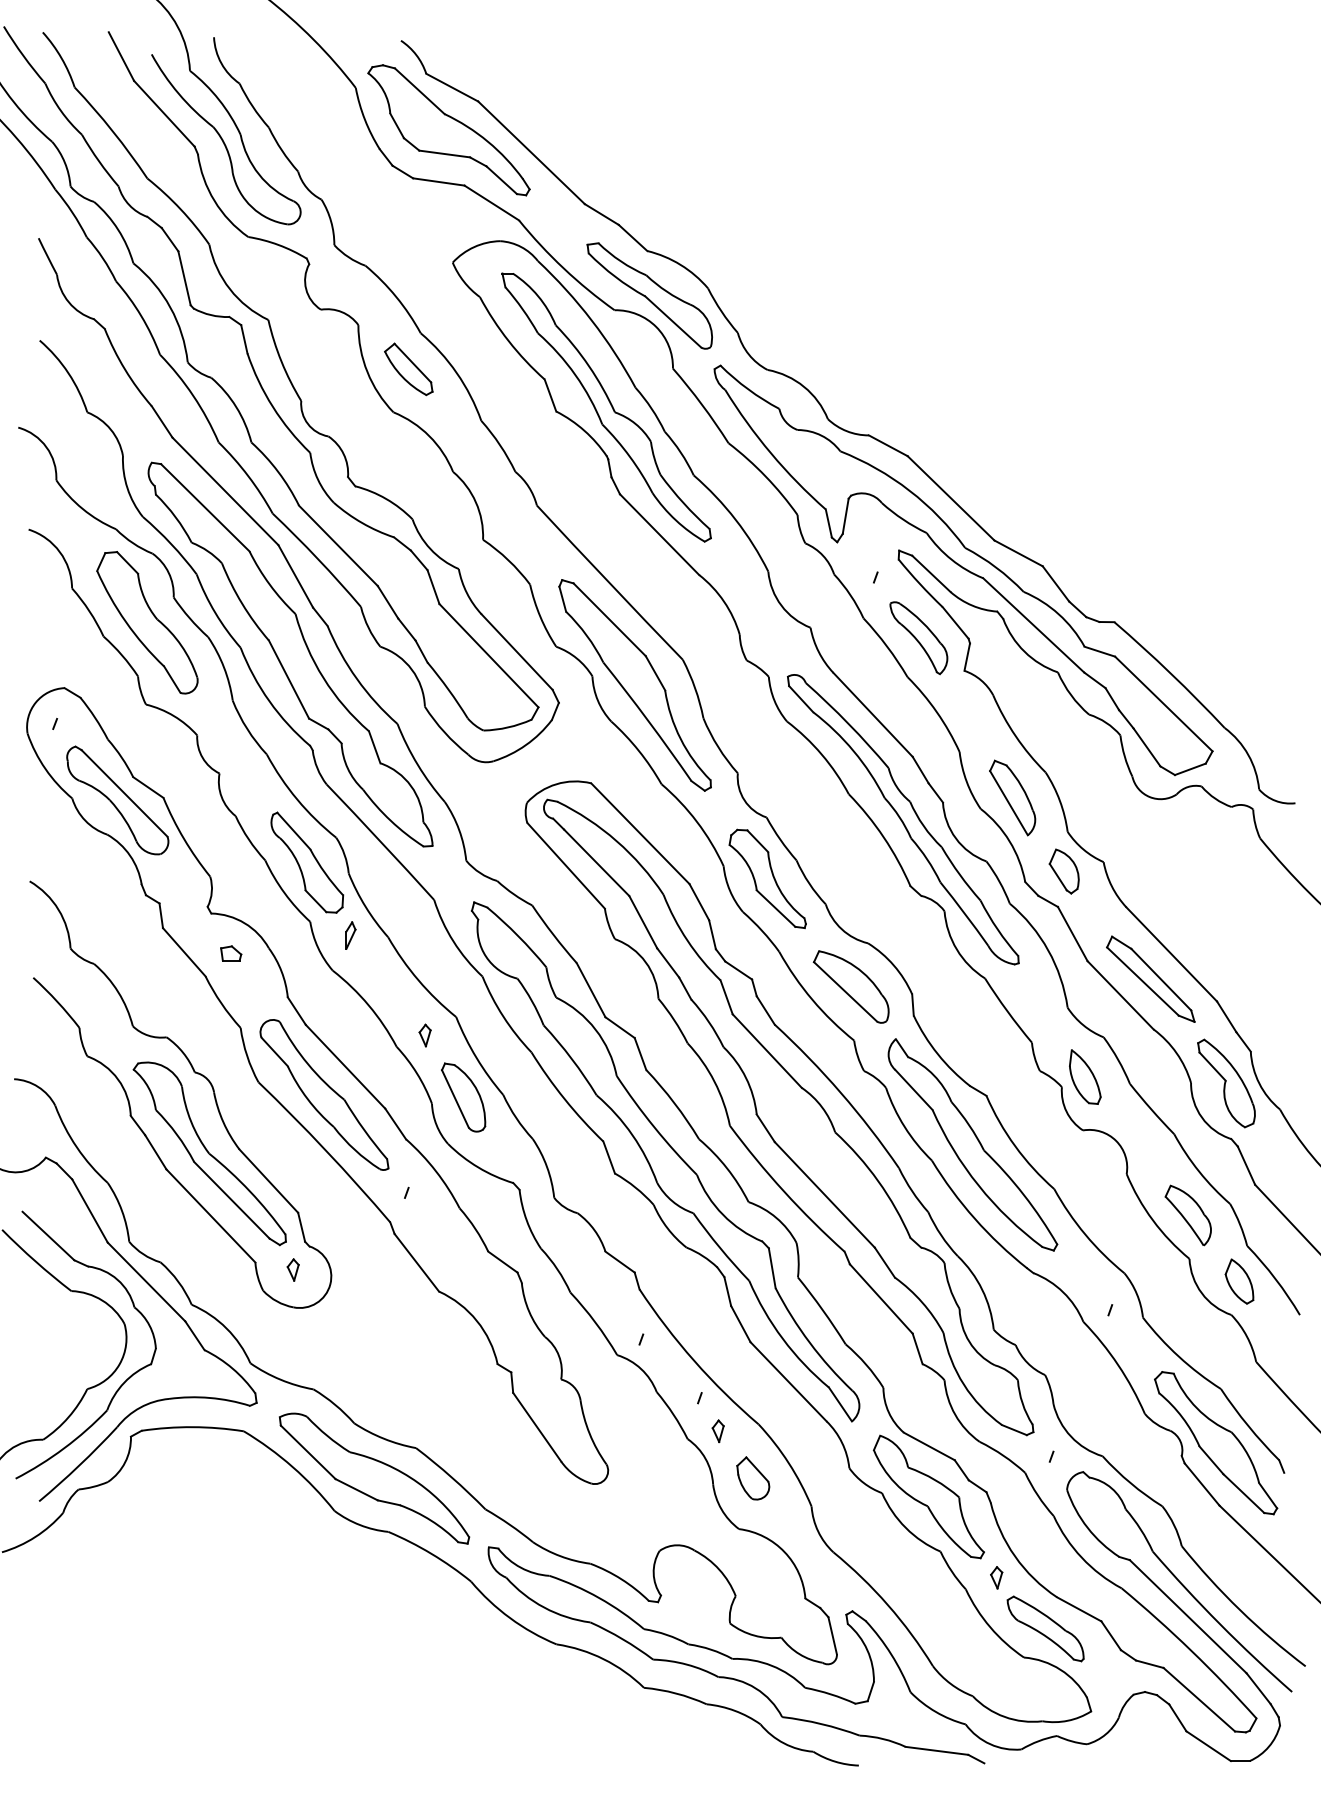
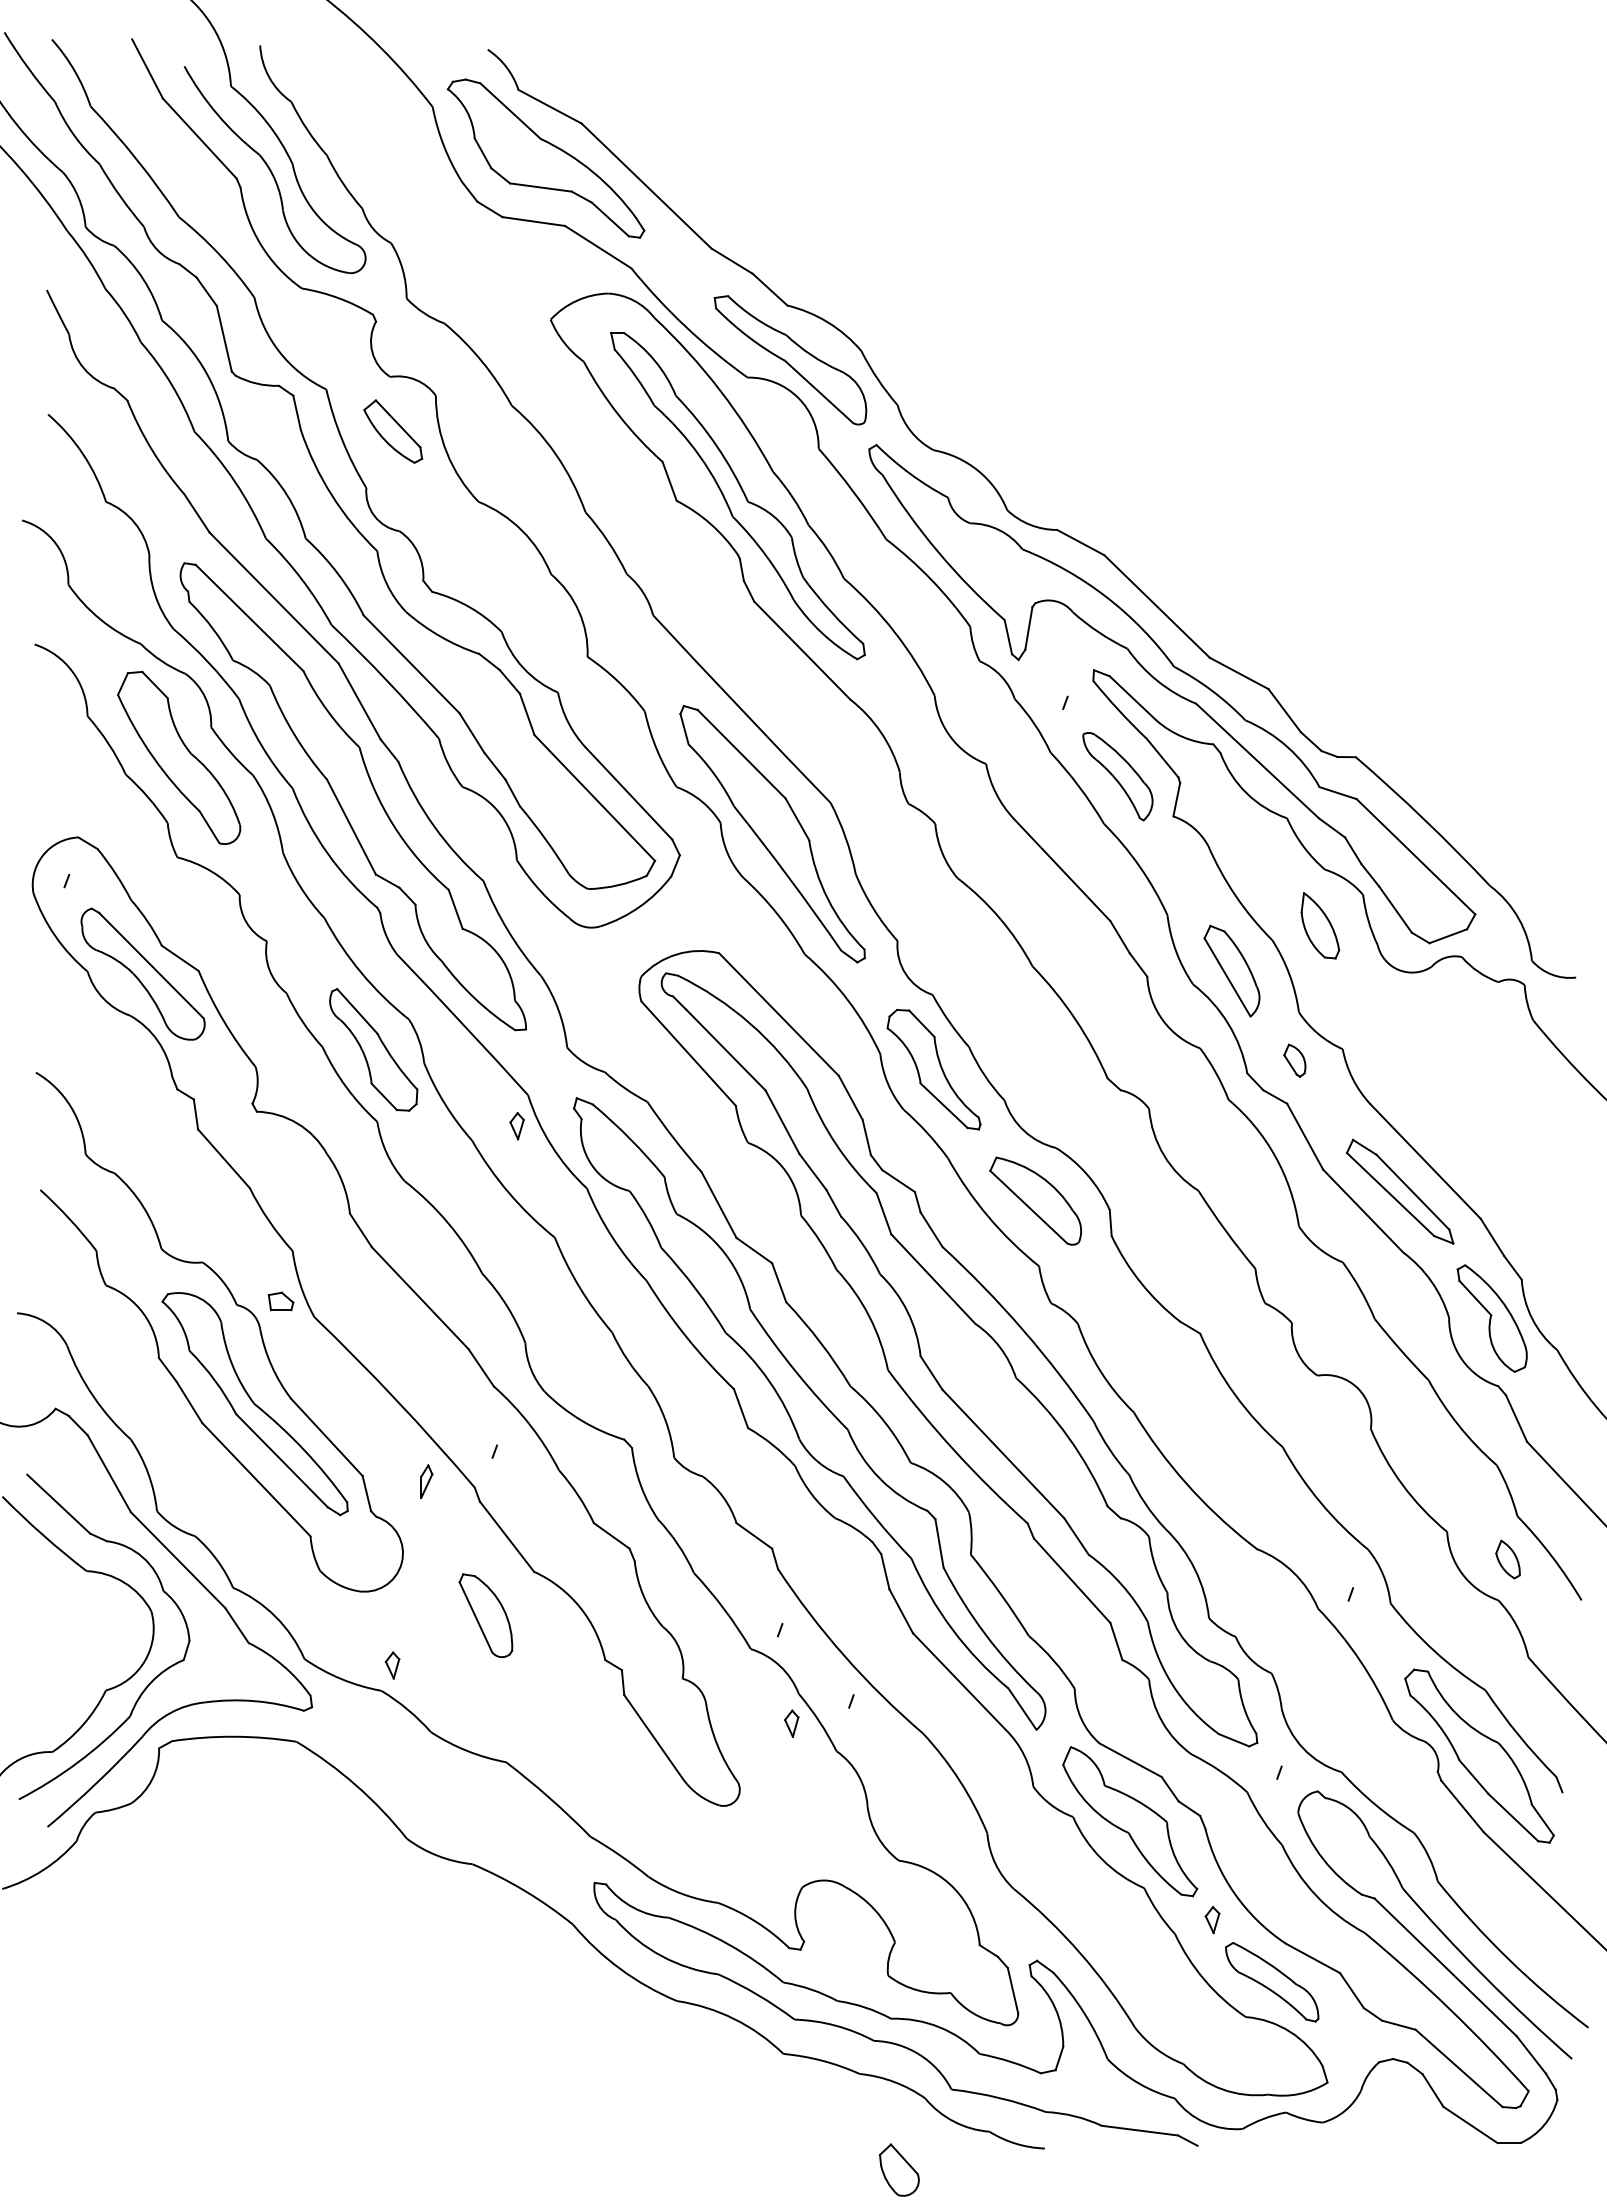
part: (409, 369) -> (393, 431), moved
part: (902, 819) -> (1098, 997), removed
part: (1064, 871) -> (1294, 1060), size x0.6
part: (350, 935) -> (426, 1481), moved
part: (230, 953) -> (280, 1301), moved
part: (424, 1035) -> (516, 1126), moved
part: (1085, 1076) -> (1320, 925), moved
part: (324, 1094) -> (394, 1332), removed
part: (463, 1097) -> (485, 1615), moved
part: (972, 1144) -> (1183, 1392), removed
part: (1188, 1215) -> (1445, 1479), removed
part: (293, 1270) -> (392, 1665), moved
part: (1239, 1281) -> (1507, 1559), size x0.7
part: (718, 1431) -> (791, 1723), moved
part: (753, 1477) -> (899, 2169), moved
part: (374, 1478) -> (455, 1799), removed

